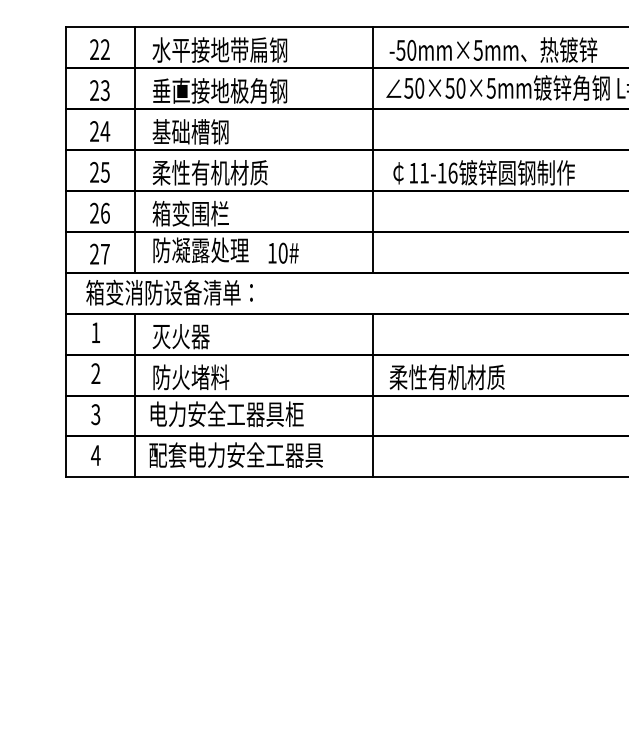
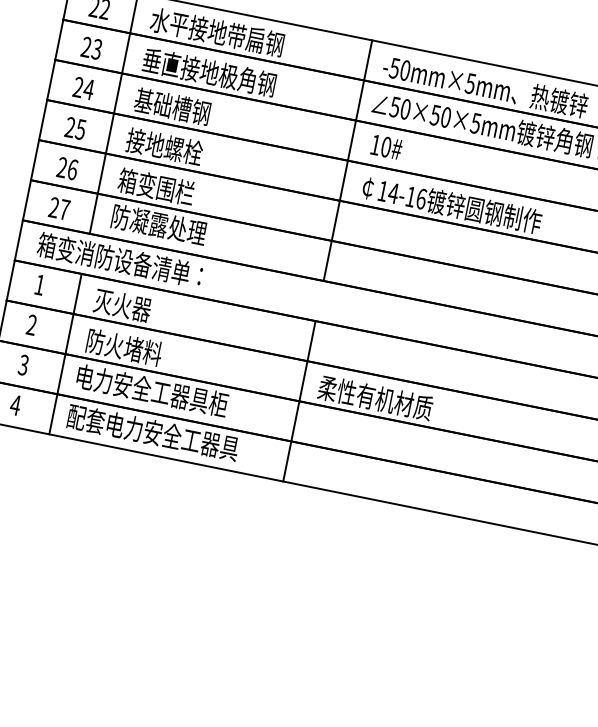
text: (209, 172) -> (182, 150), 柔性有机材质 -> 接地螺栓
text: (424, 173) -> (393, 193), 11-16 -> 14-16
text: (283, 252) -> (386, 146), moved

